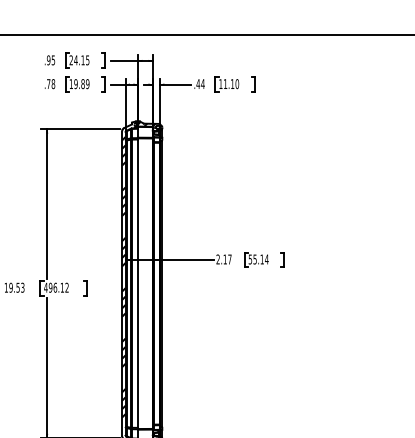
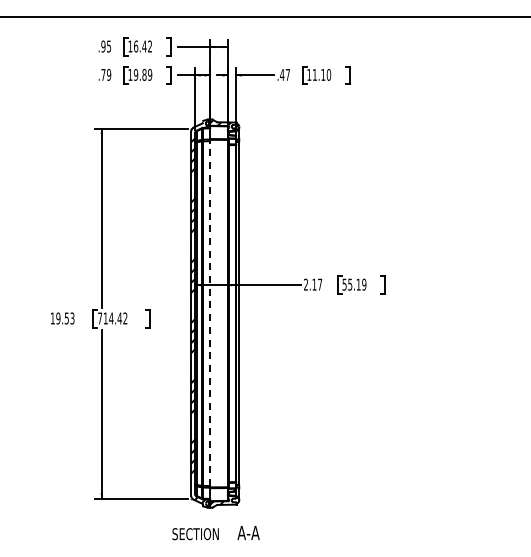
text: (79, 60) -> (140, 46), 24.15 -> 16.42
text: (52, 83) -> (108, 74), .78 -> .79
text: (202, 83) -> (287, 74), .44 -> .47
text: (267, 259) -> (364, 284), 55.14 -> 55.19
line: (138, 283) -> (210, 313), solid -> dashed
text: (53, 287) -> (109, 318), 496.12 -> 714.42

